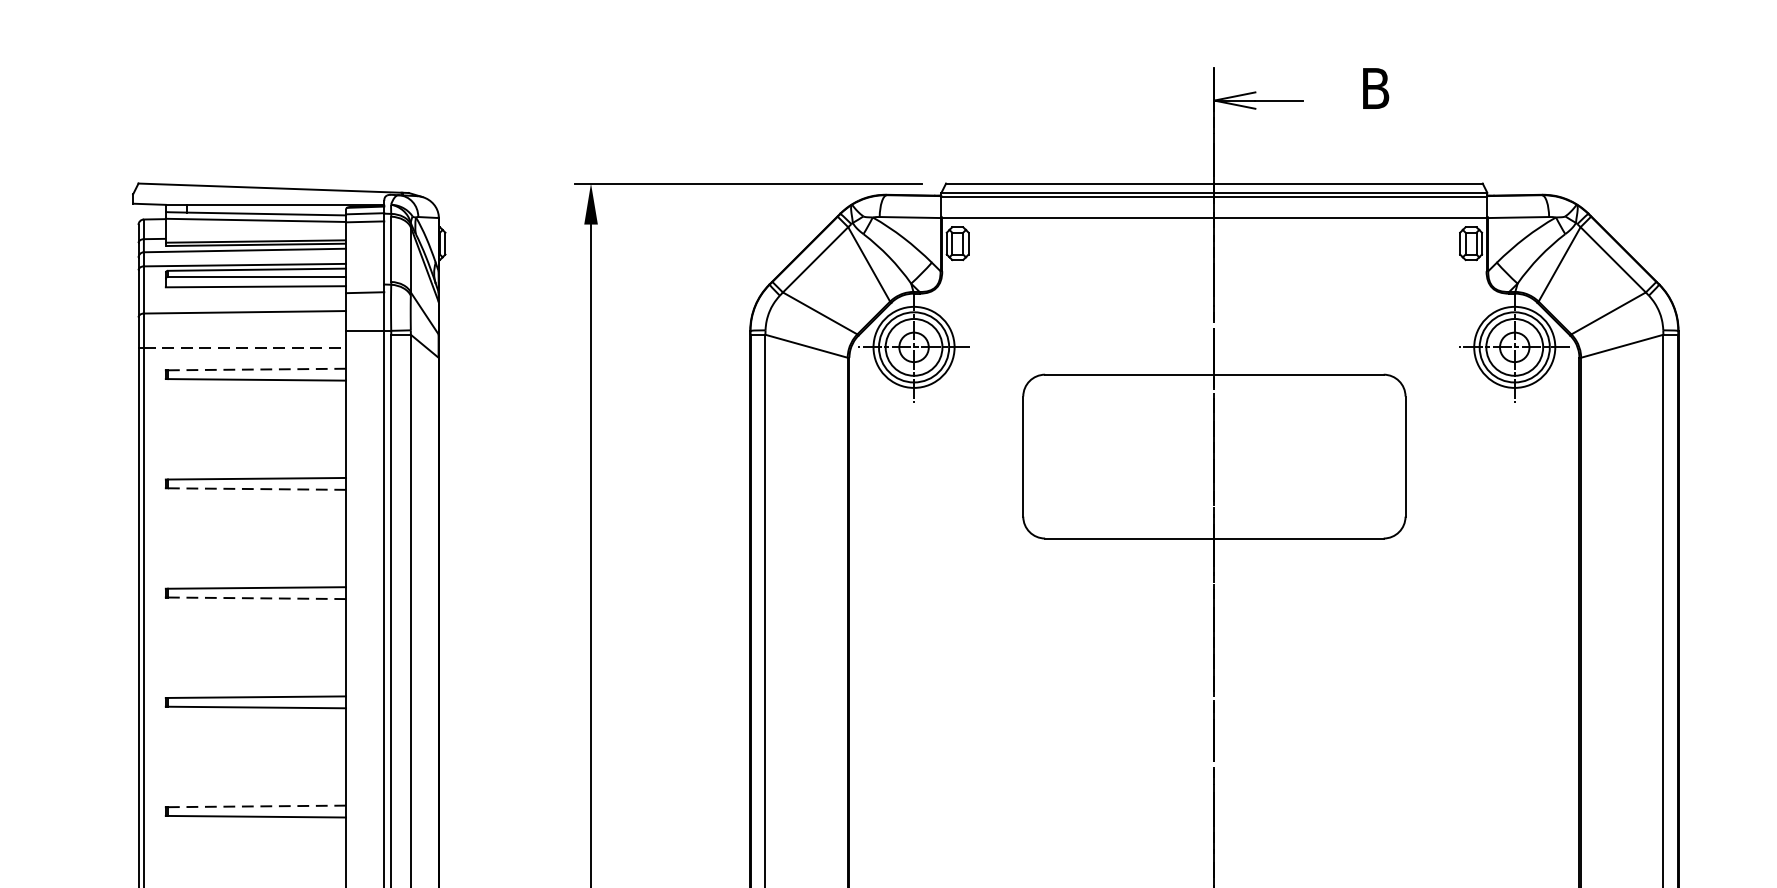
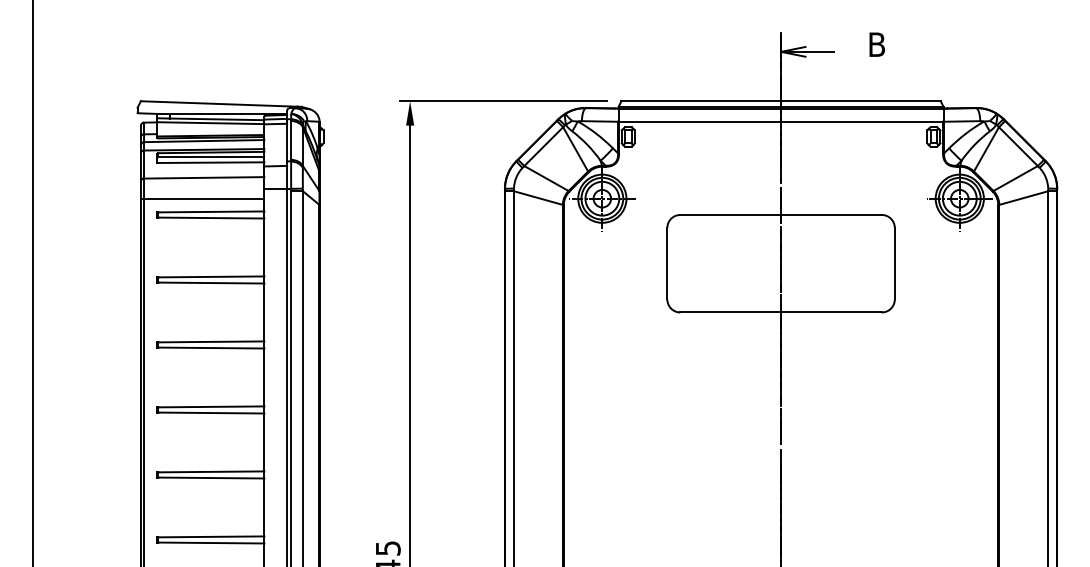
line: (245, 346) -> (204, 198), dashed -> solid
line: (257, 368) -> (211, 211), dashed -> solid
line: (257, 489) -> (211, 283), dashed -> solid
line: (257, 599) -> (211, 348), dashed -> solid
line: (257, 805) -> (211, 471), dashed -> solid

